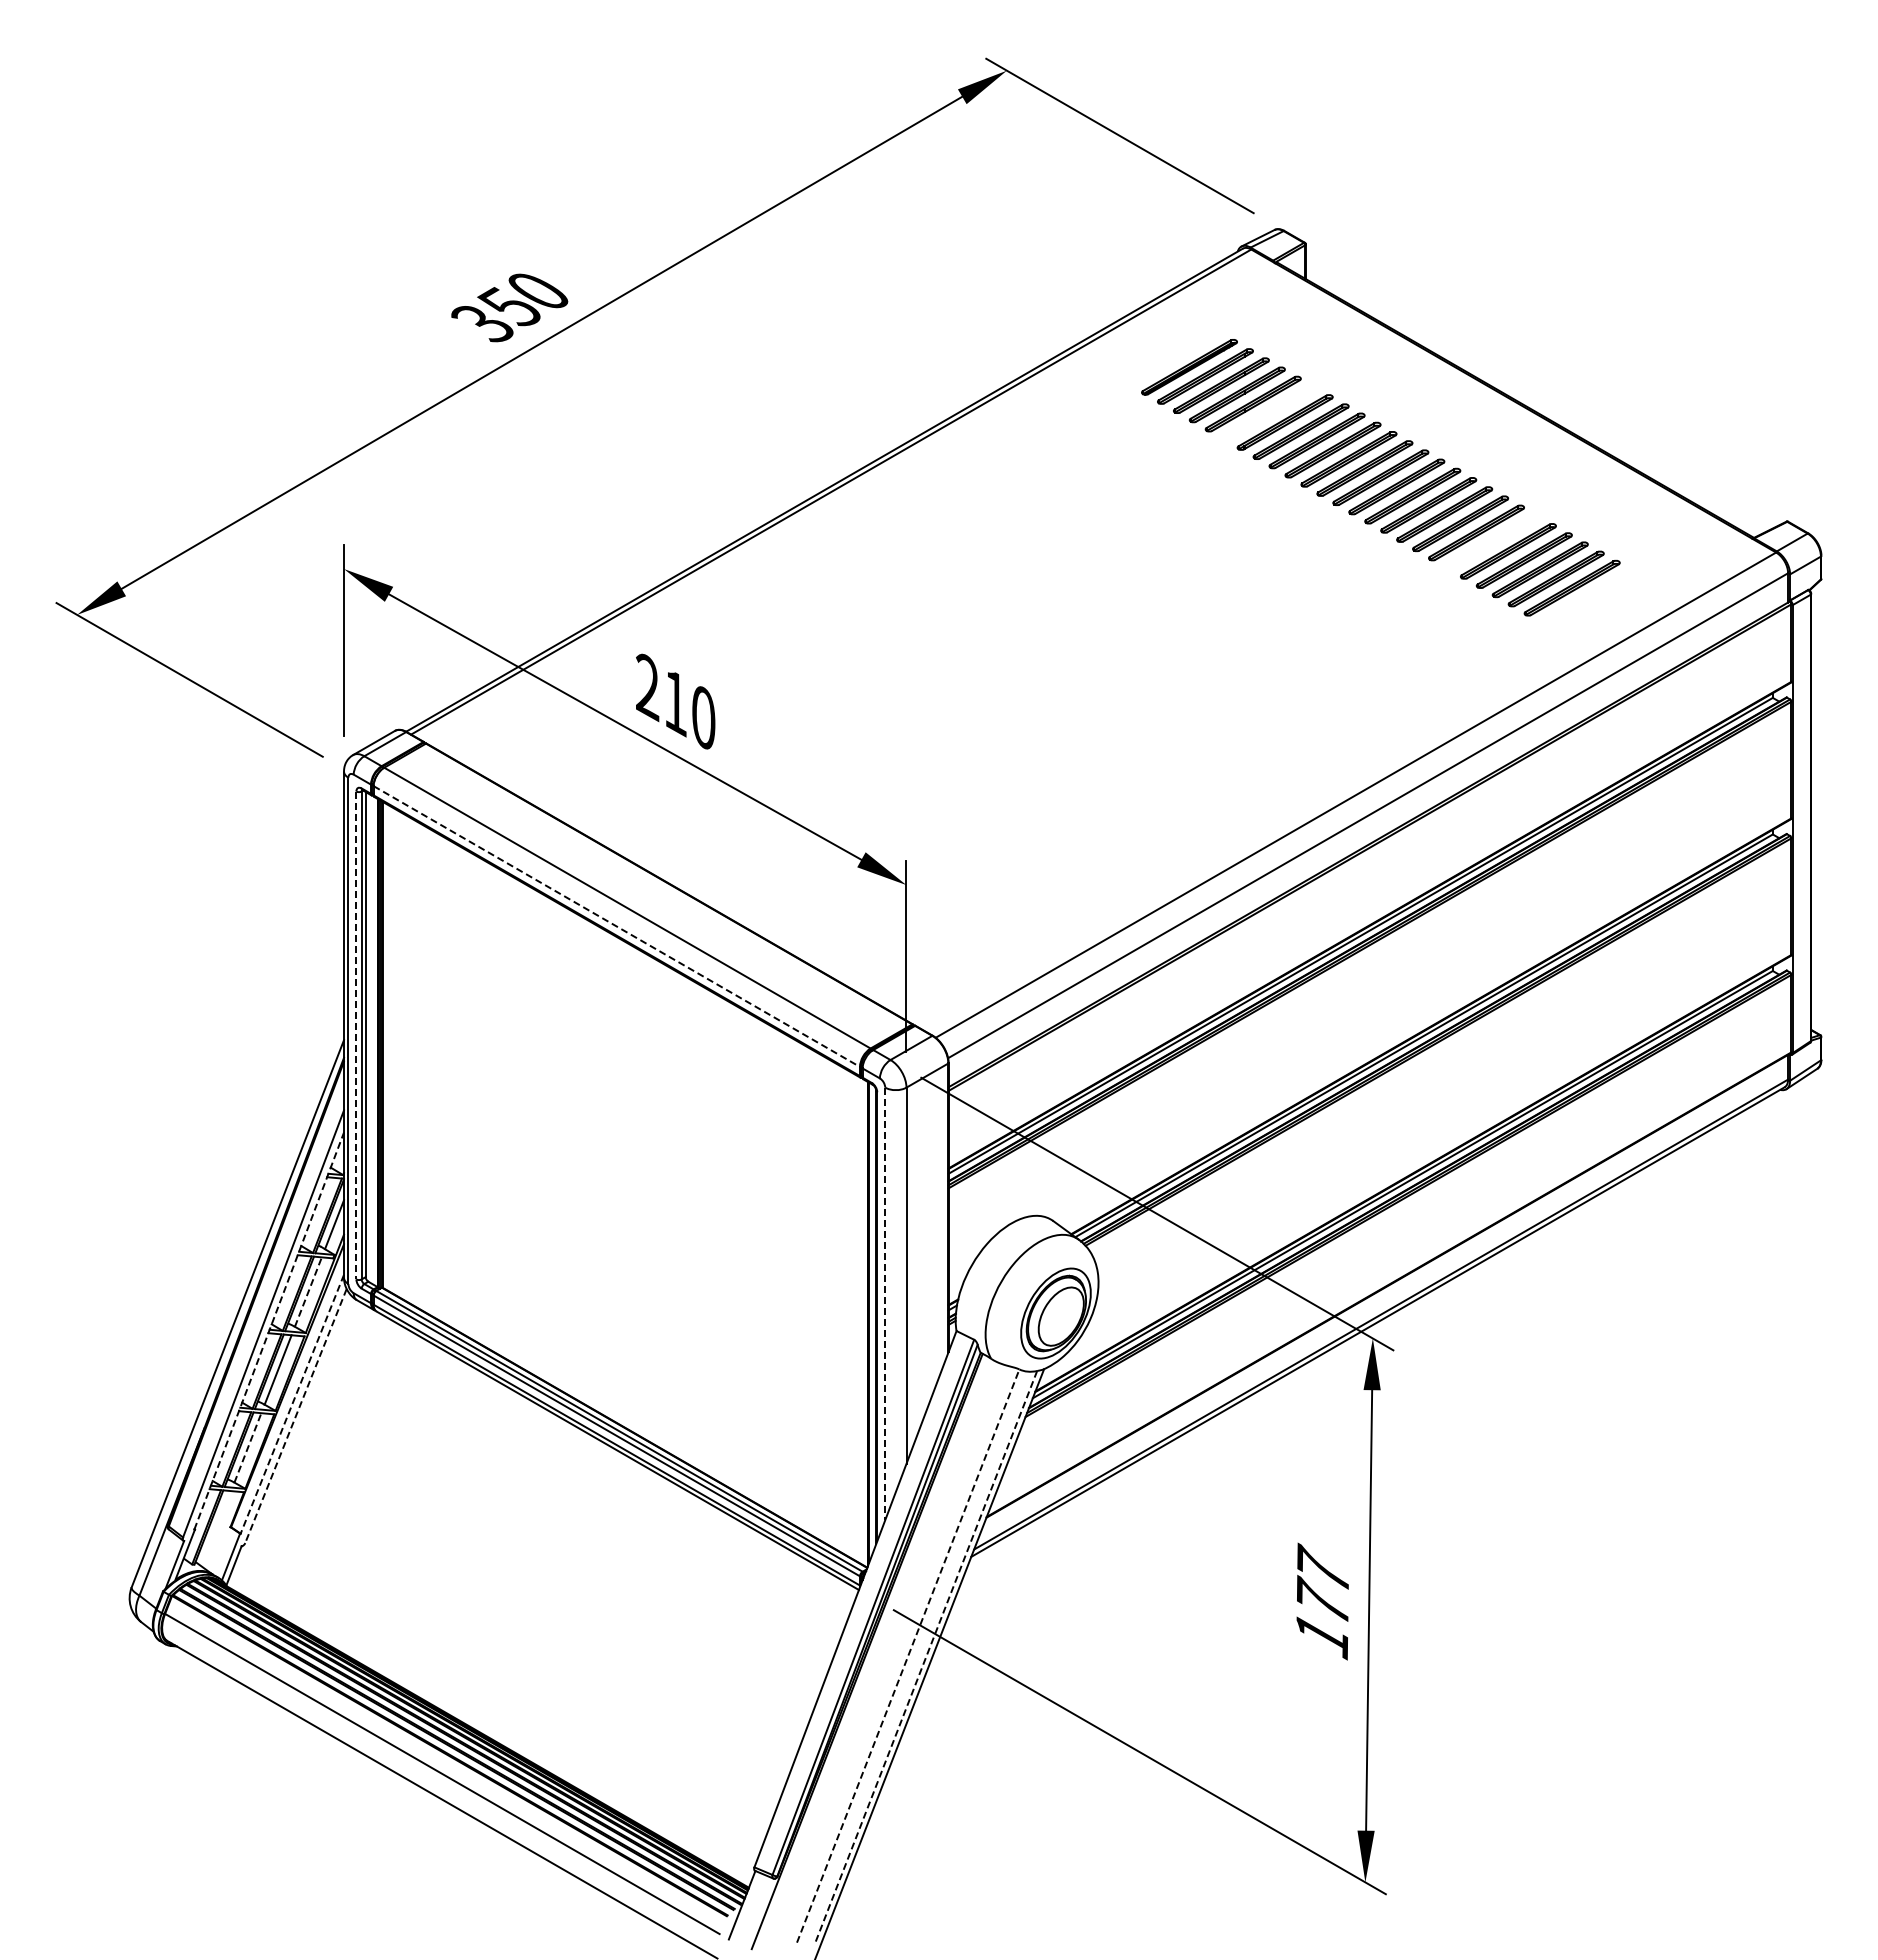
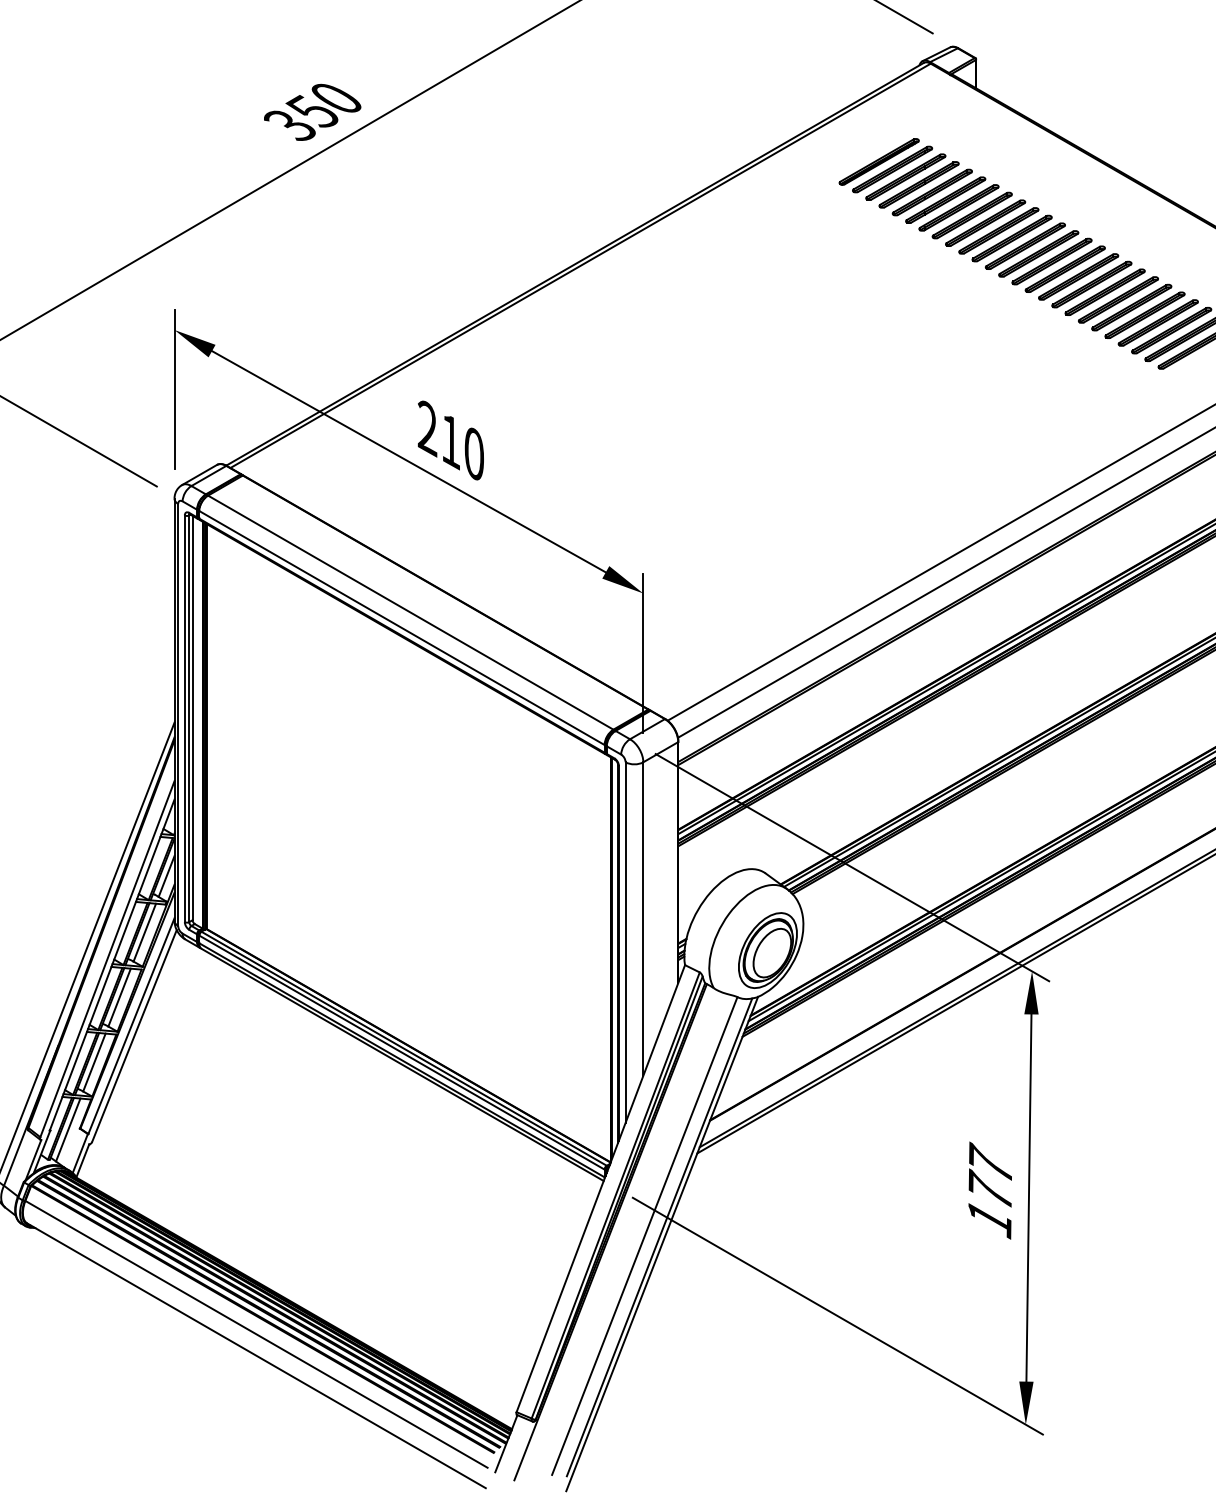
part: (1268, 413) -> (945, 200), added
part: (1492, 541) -> (1131, 307), added
line: (616, 926) -> (401, 627), dashed -> solid
line: (356, 1035) -> (184, 718), dashed -> solid
line: (308, 1291) -> (144, 932), dashed -> solid
line: (885, 1304) -> (625, 943), dashed -> solid
line: (269, 1330) -> (112, 964), dashed -> solid
line: (292, 1404) -> (131, 1026), dashed -> solid
line: (296, 1416) -> (134, 1036), dashed -> solid
line: (248, 1447) -> (94, 1062), dashed -> solid
line: (216, 1528) -> (68, 1129), added
line: (908, 1655) -> (645, 1235), dashed -> solid
line: (925, 1658) -> (659, 1238), dashed -> solid

